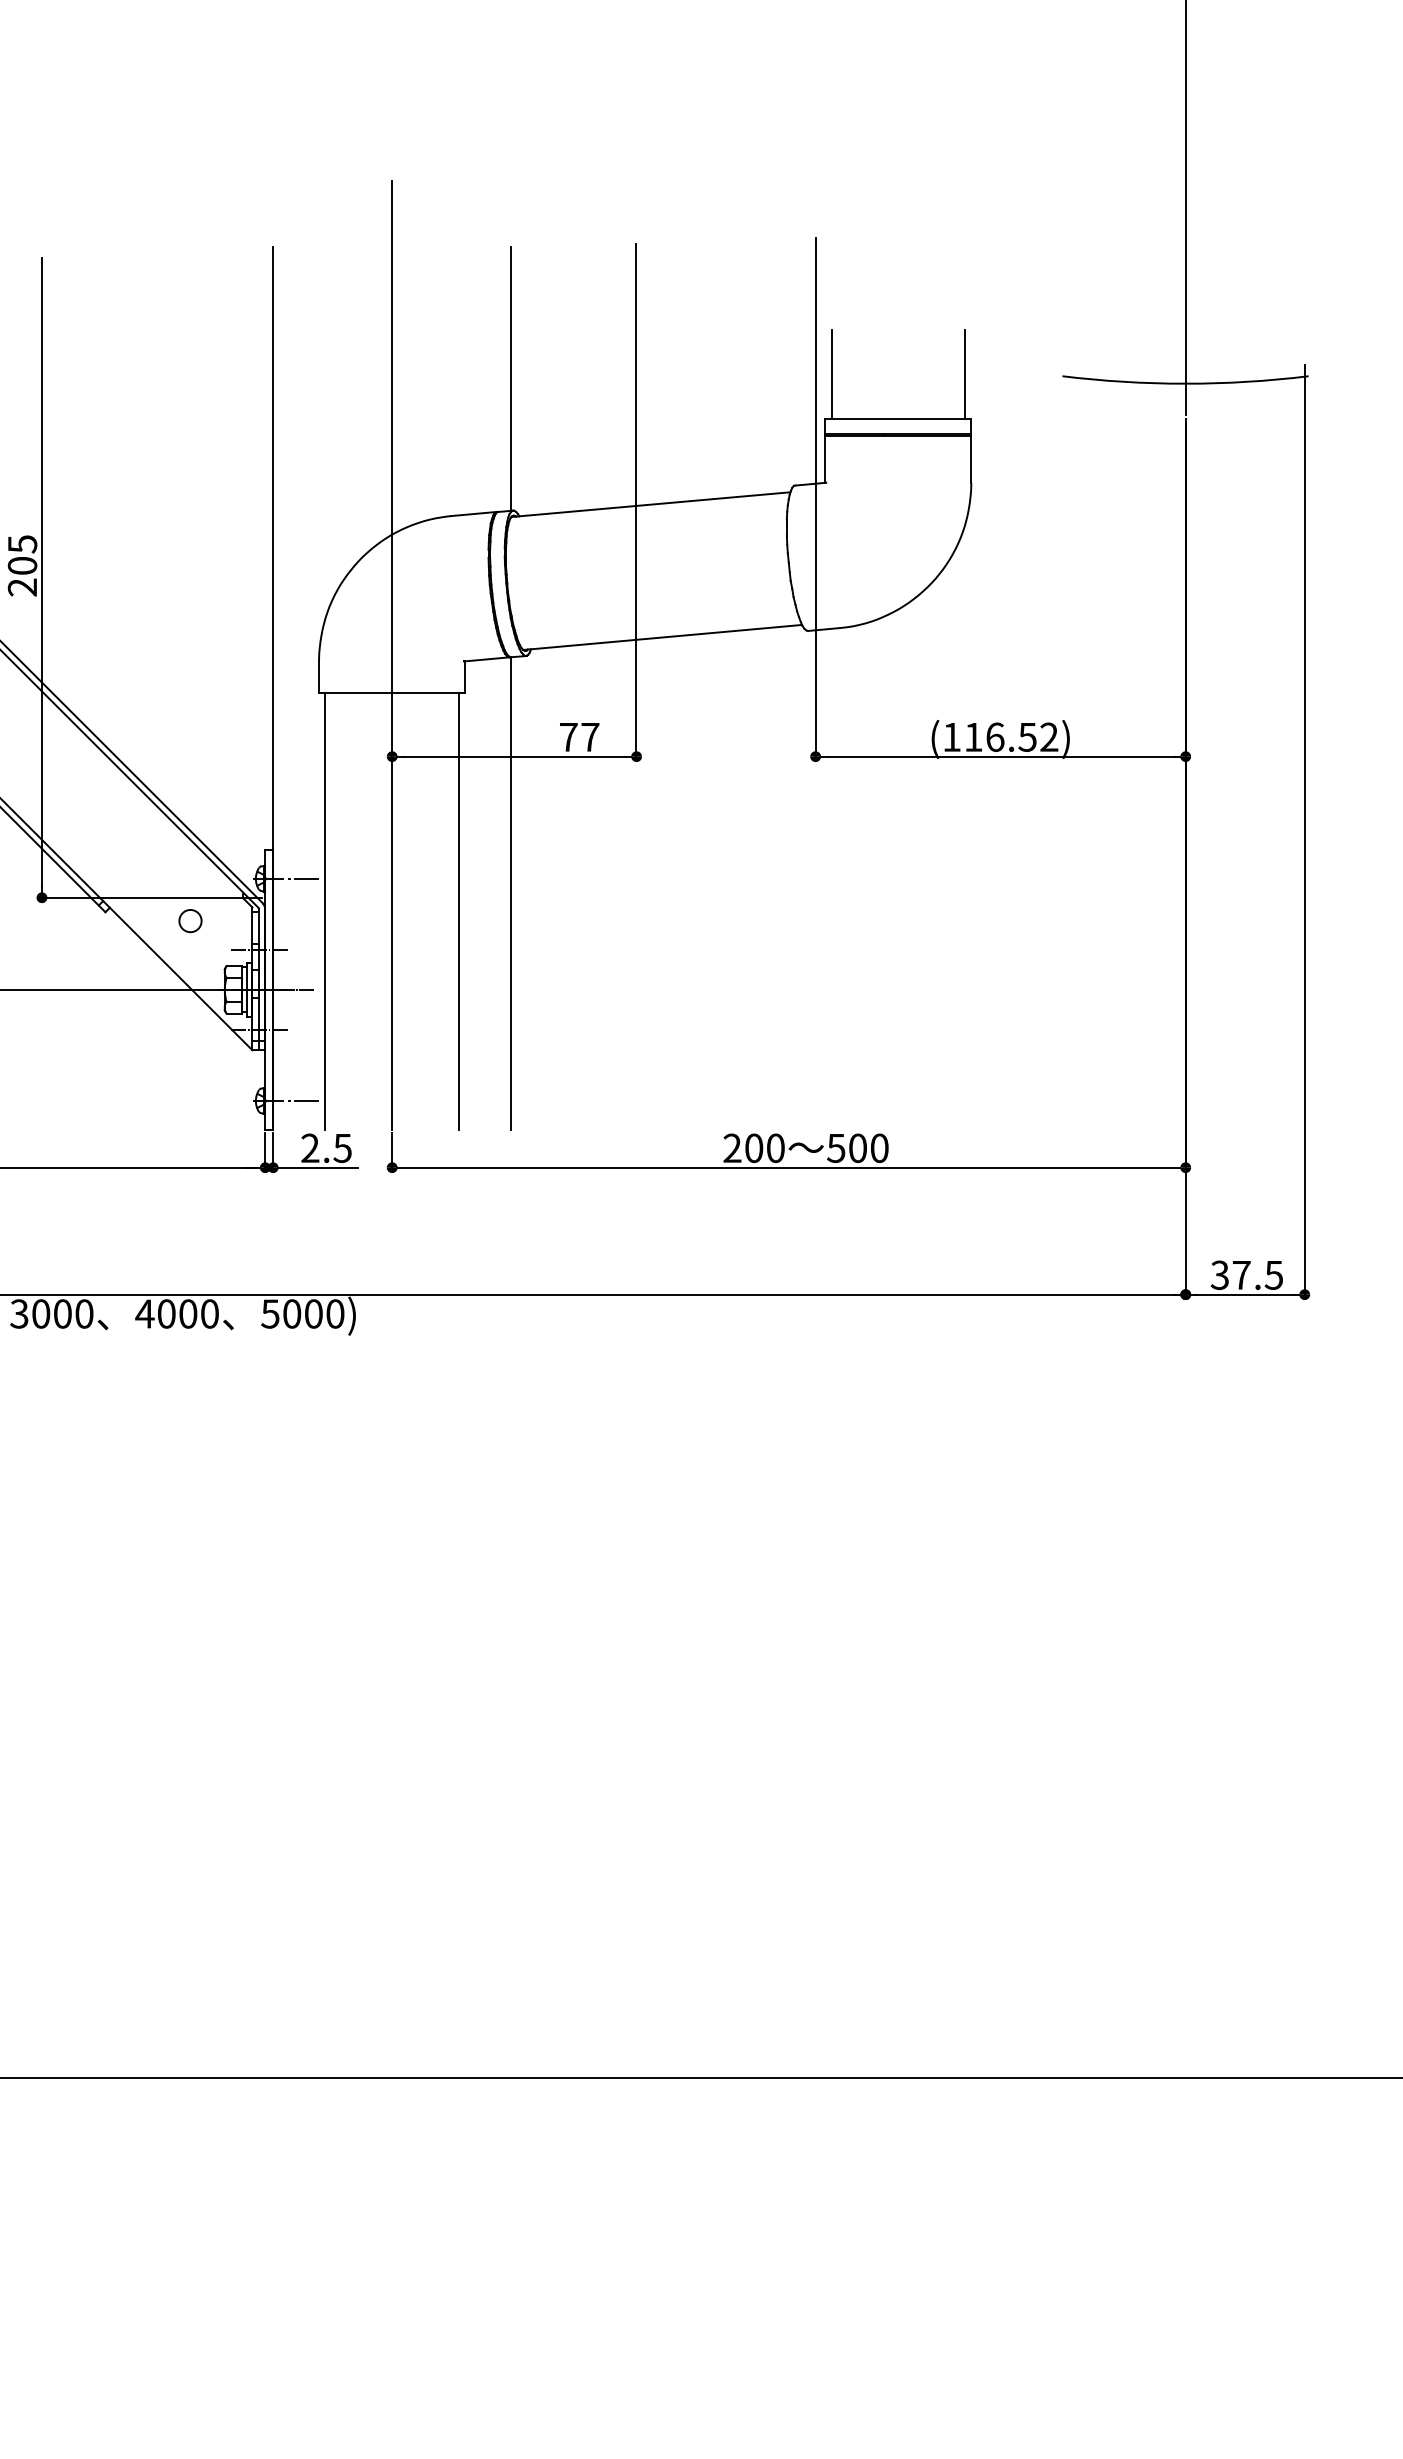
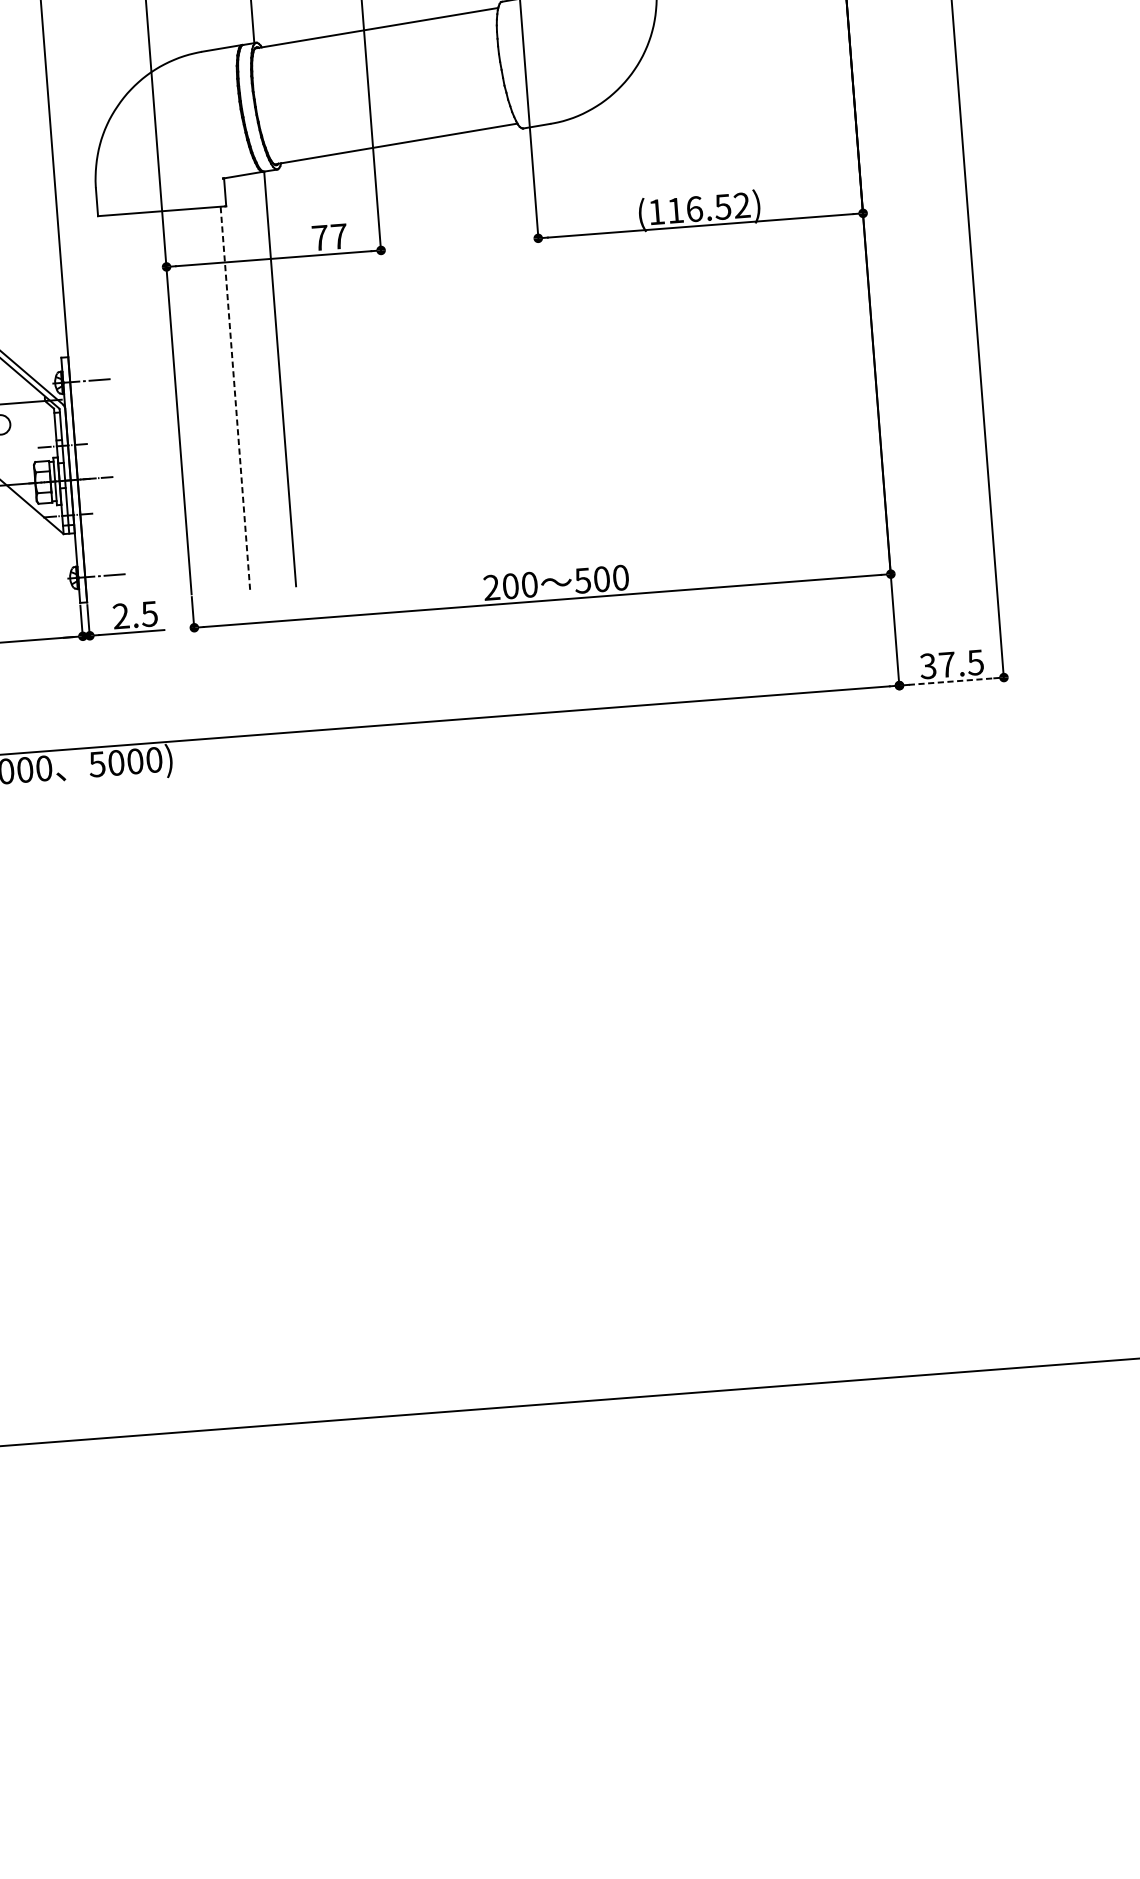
line: (458, 910) -> (235, 397), solid -> dashed
line: (325, 911) -> (118, 407), removed
line: (1245, 1294) -> (951, 681), solid -> dashed

